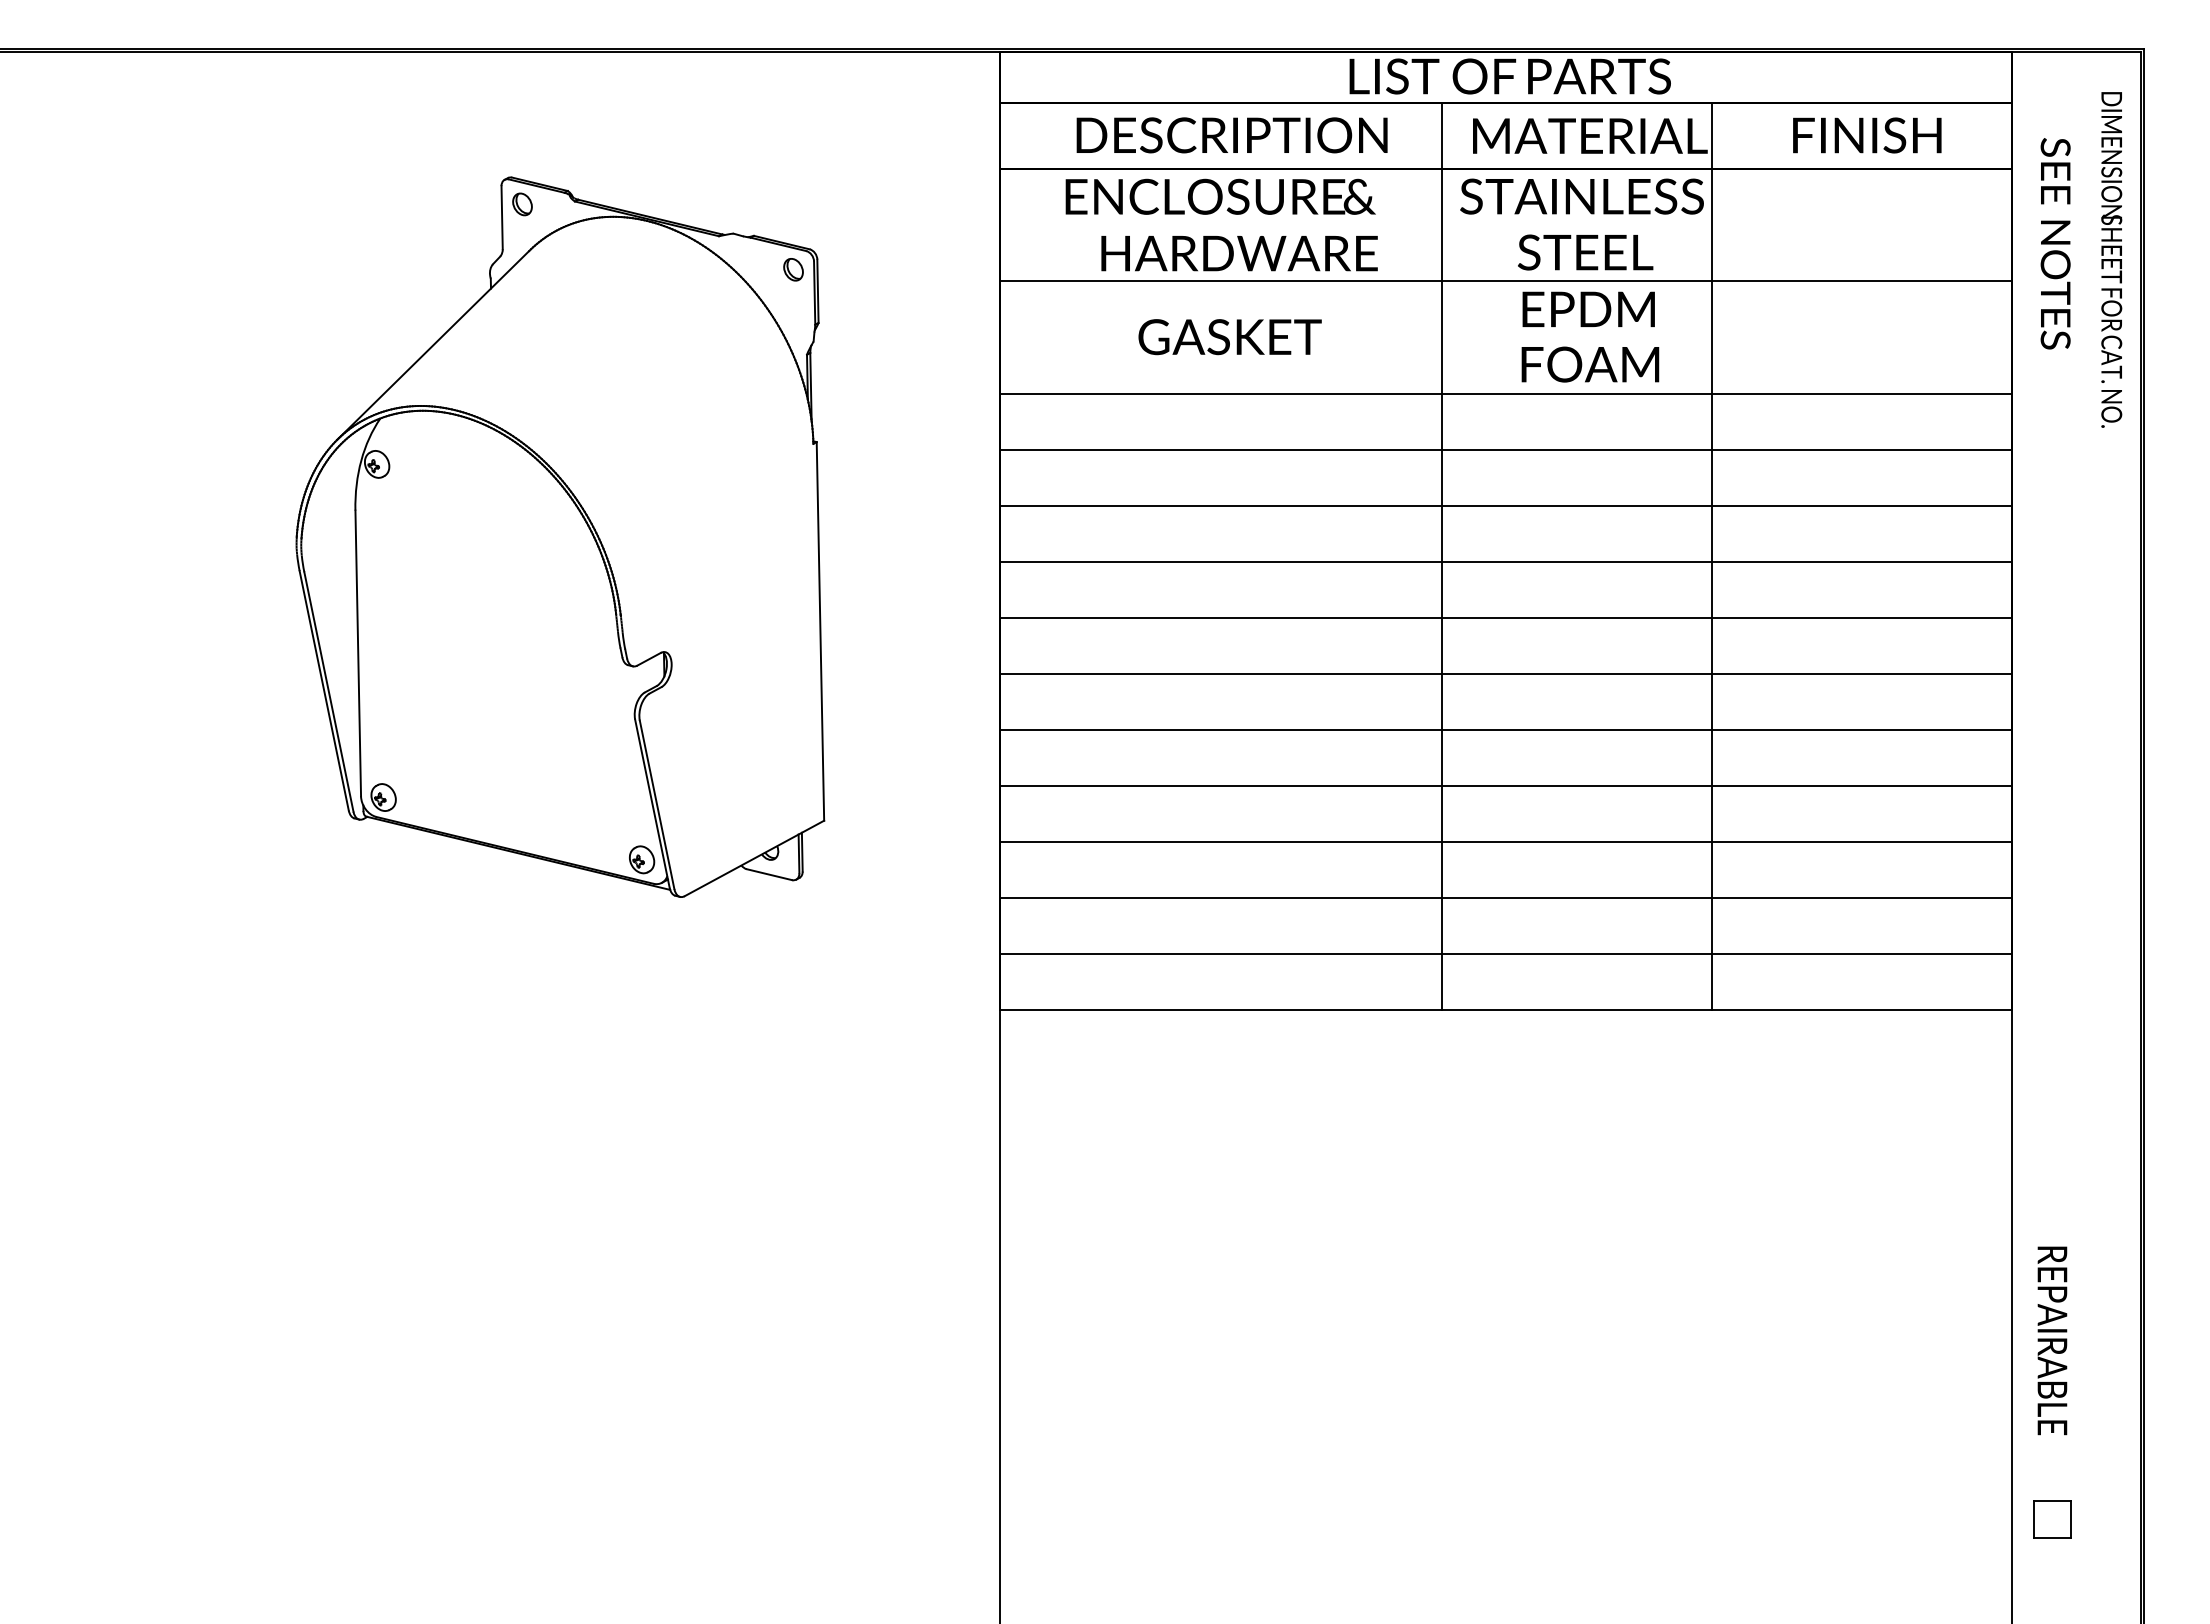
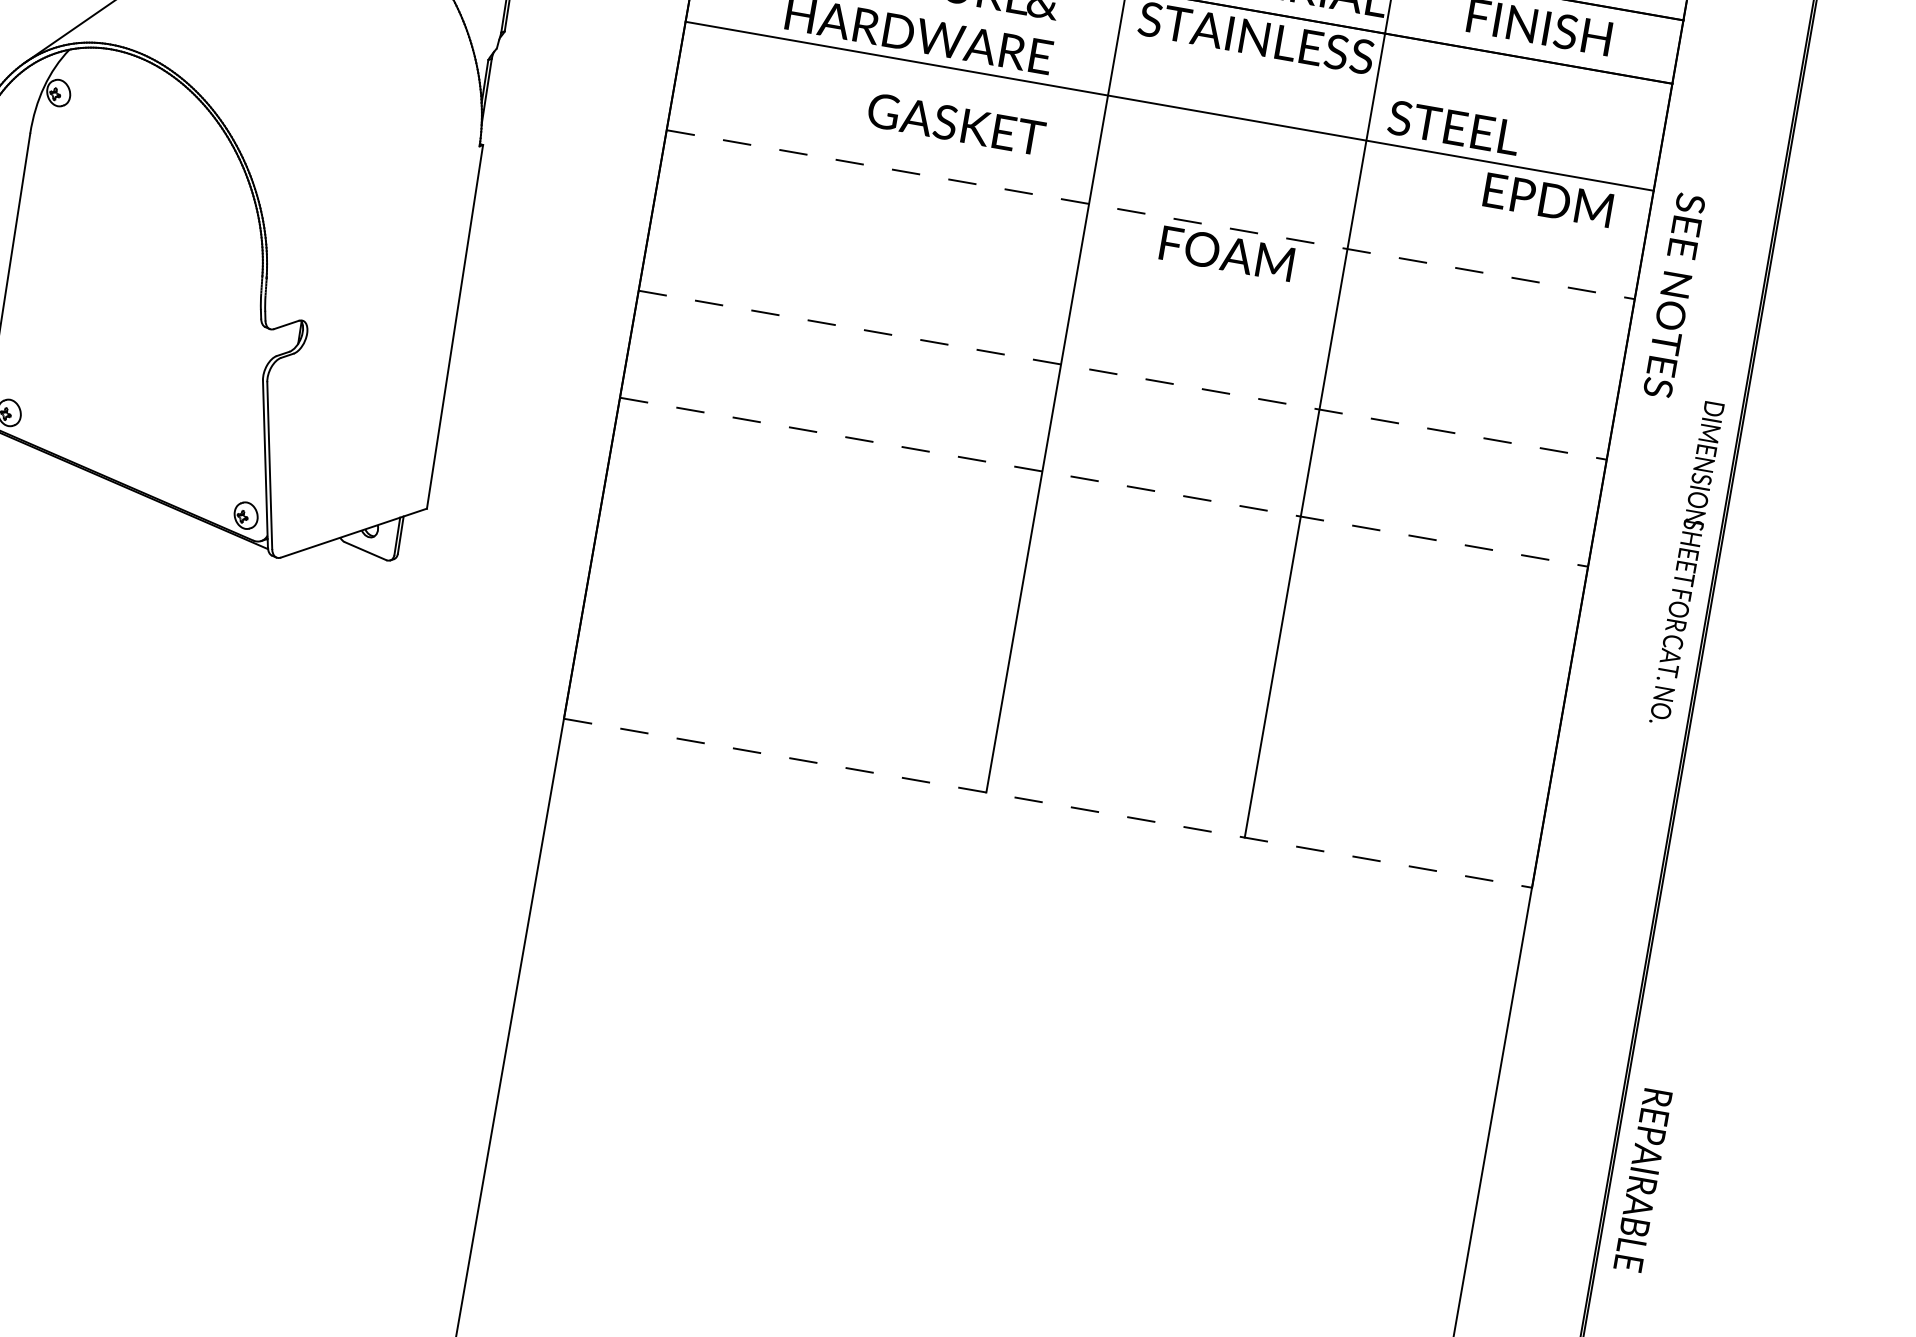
text: (2055, 243) -> (1674, 295), moved
text: (1585, 252) -> (1454, 127), moved
text: (2111, 259) -> (1686, 562), moved
text: (1588, 308) -> (1548, 199), moved
text: (1229, 337) -> (955, 124), moved
text: (1590, 364) -> (1227, 253), moved
line: (1506, 394) -> (1151, 214), solid -> dashed
line: (1506, 450) -> (1141, 268), removed
line: (1506, 506) -> (1132, 321), removed
line: (1506, 562) -> (1122, 375), solid -> dashed
line: (1506, 618) -> (1113, 429), removed
line: (1506, 674) -> (1104, 482), solid -> dashed
line: (1506, 729) -> (1095, 535), removed
line: (1506, 785) -> (1085, 588), removed
line: (1506, 841) -> (1076, 642), removed
line: (1506, 897) -> (1067, 696), removed
line: (1506, 953) -> (1057, 749), removed
line: (1506, 1009) -> (1048, 803), solid -> dashed
text: (2052, 1340) -> (1643, 1180), moved

